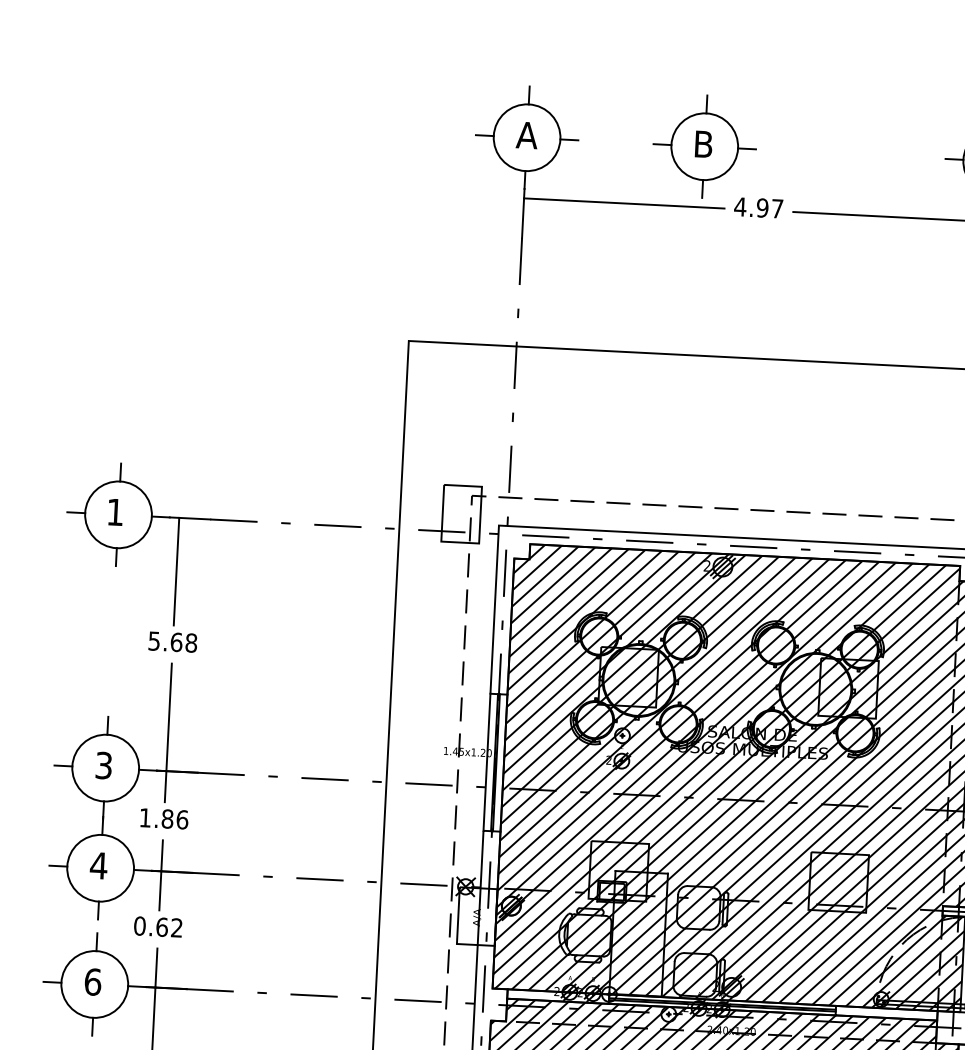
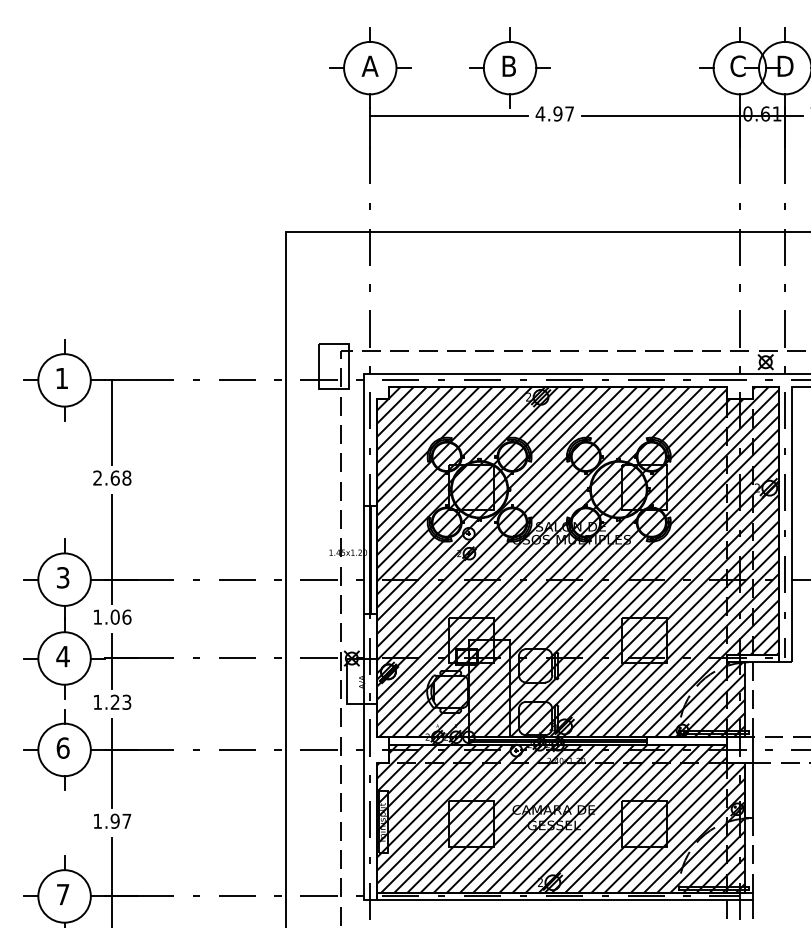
text: (154, 640) -> (97, 477), 5.68 -> 2.68
text: (166, 818) -> (114, 616), 1.86 -> 1.06
text: (158, 926) -> (112, 701), 0.62 -> 1.23

